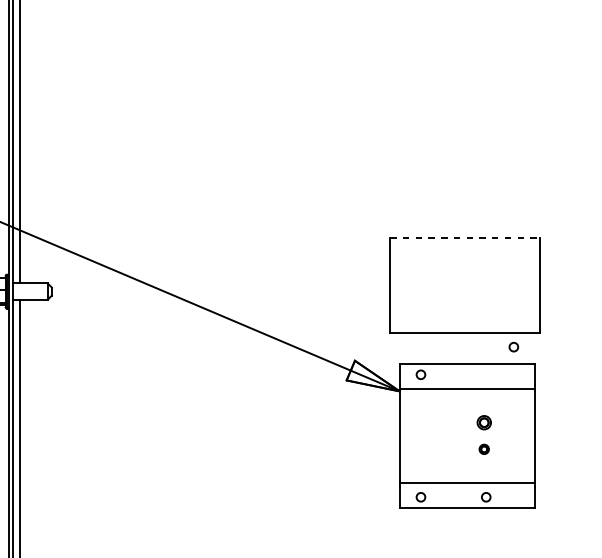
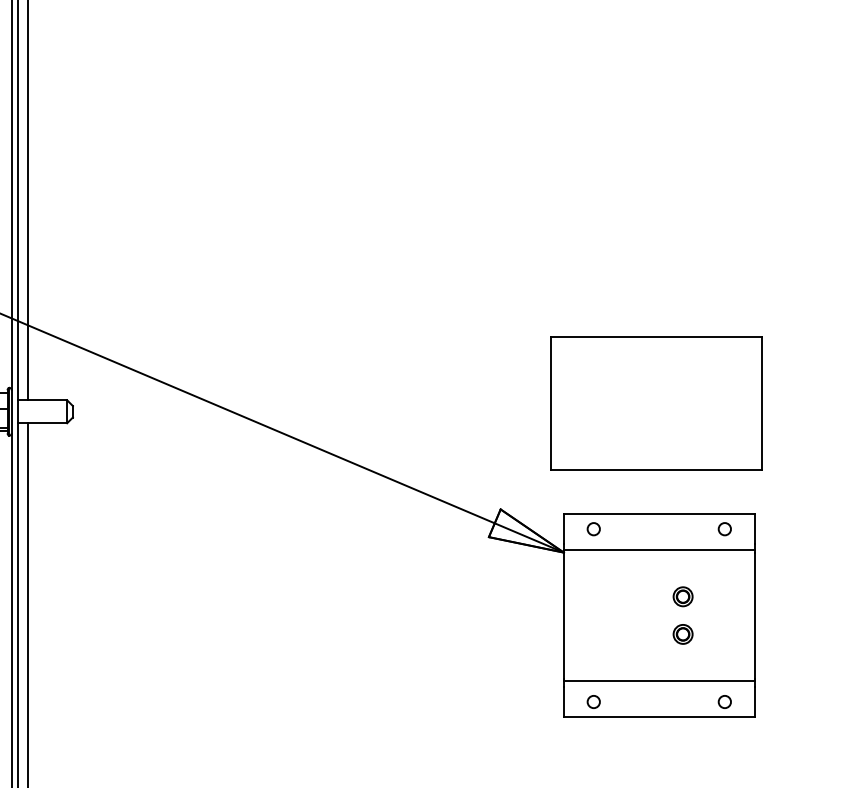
line: (465, 238) -> (656, 336), dashed -> solid
circle: (513, 347) -> (724, 529), moved
part: (483, 449) -> (682, 634), size x1.43
circle: (485, 496) -> (724, 701), moved

